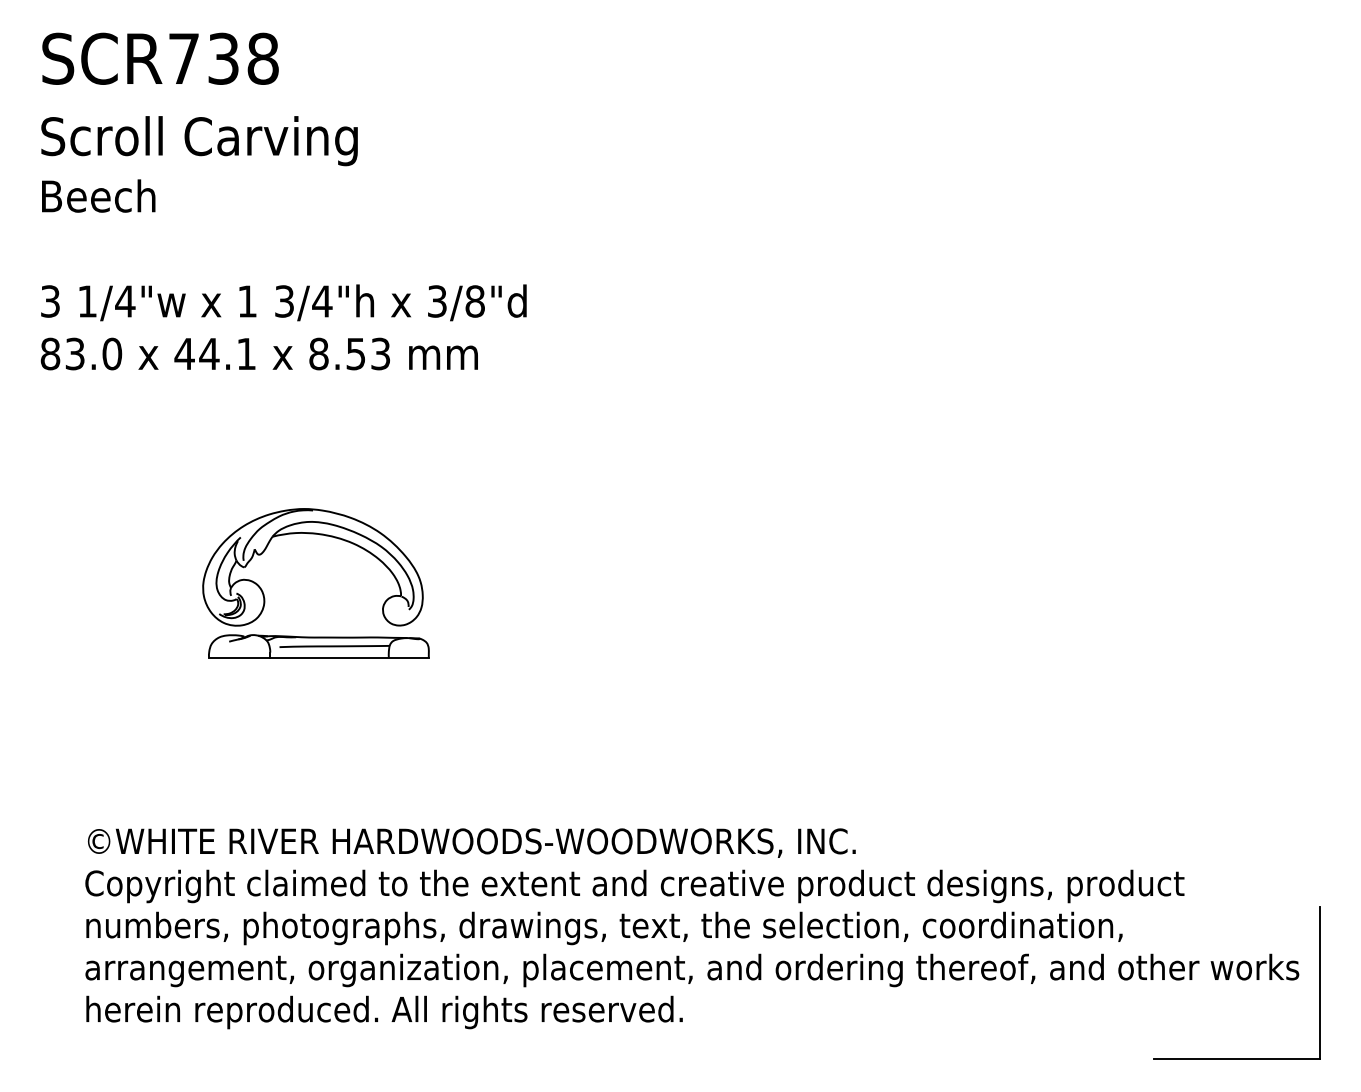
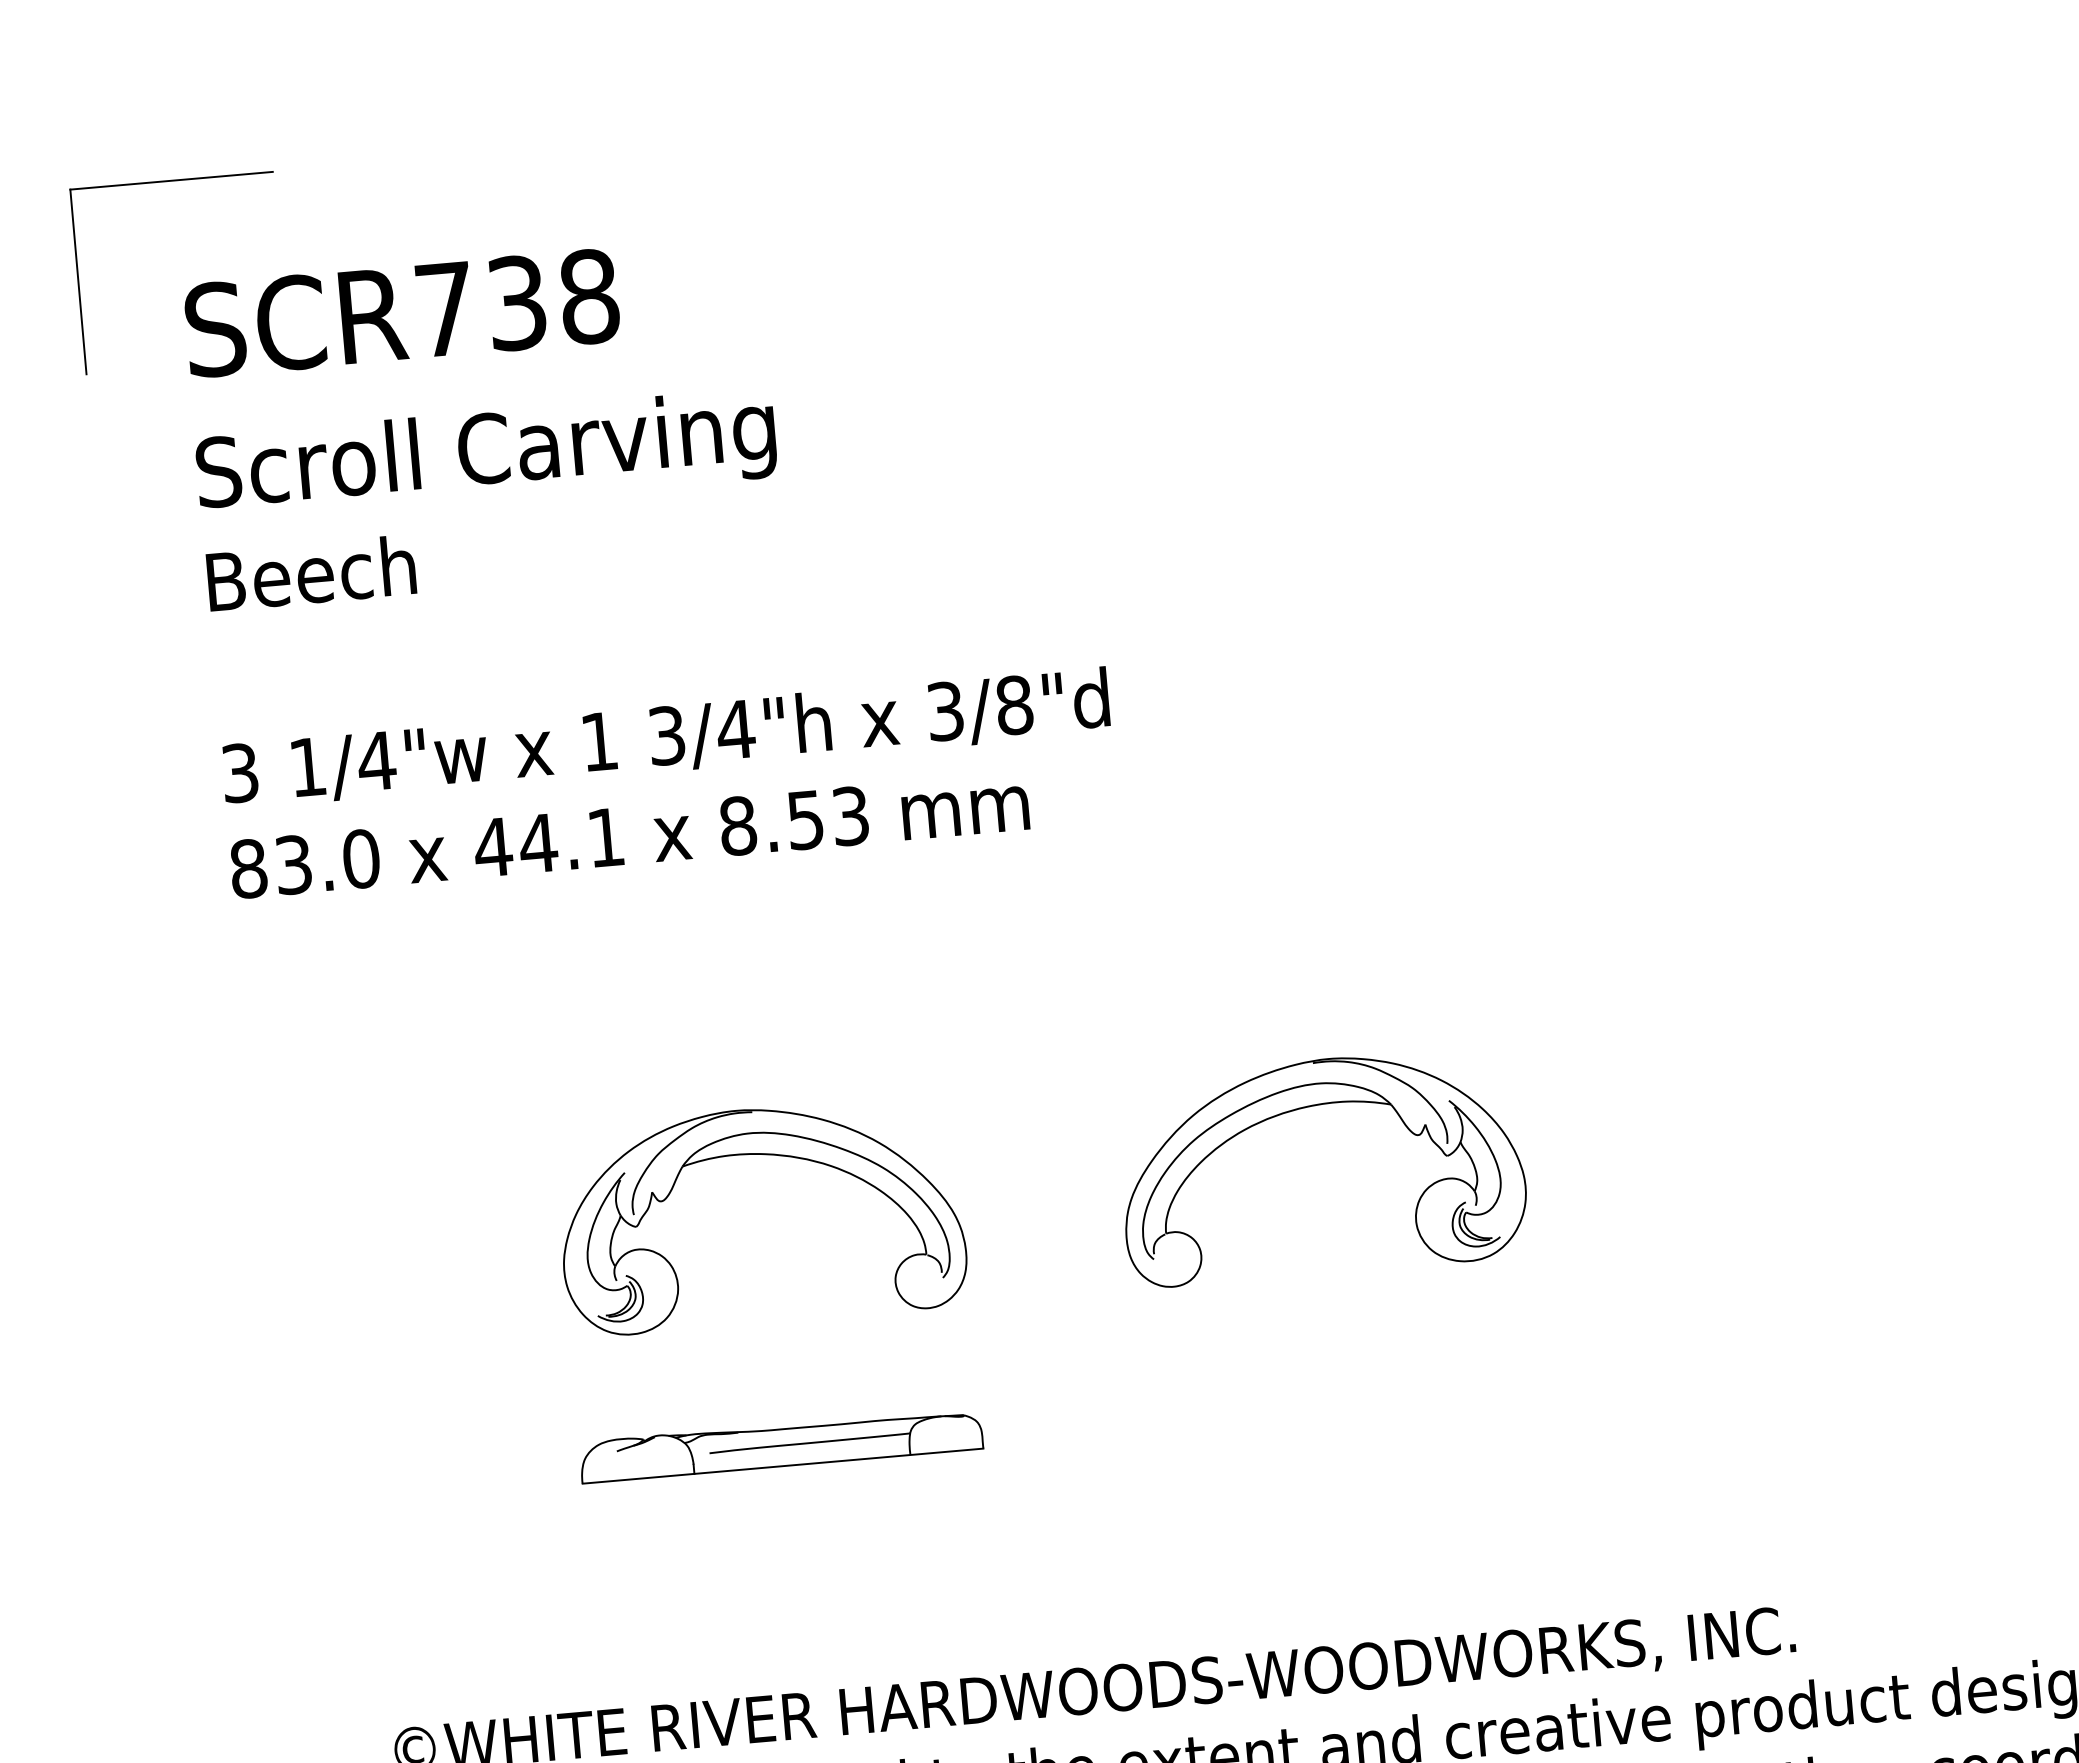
part: (613, 535) -> (1303, 1109), added
part: (318, 646) -> (780, 1445), moved

